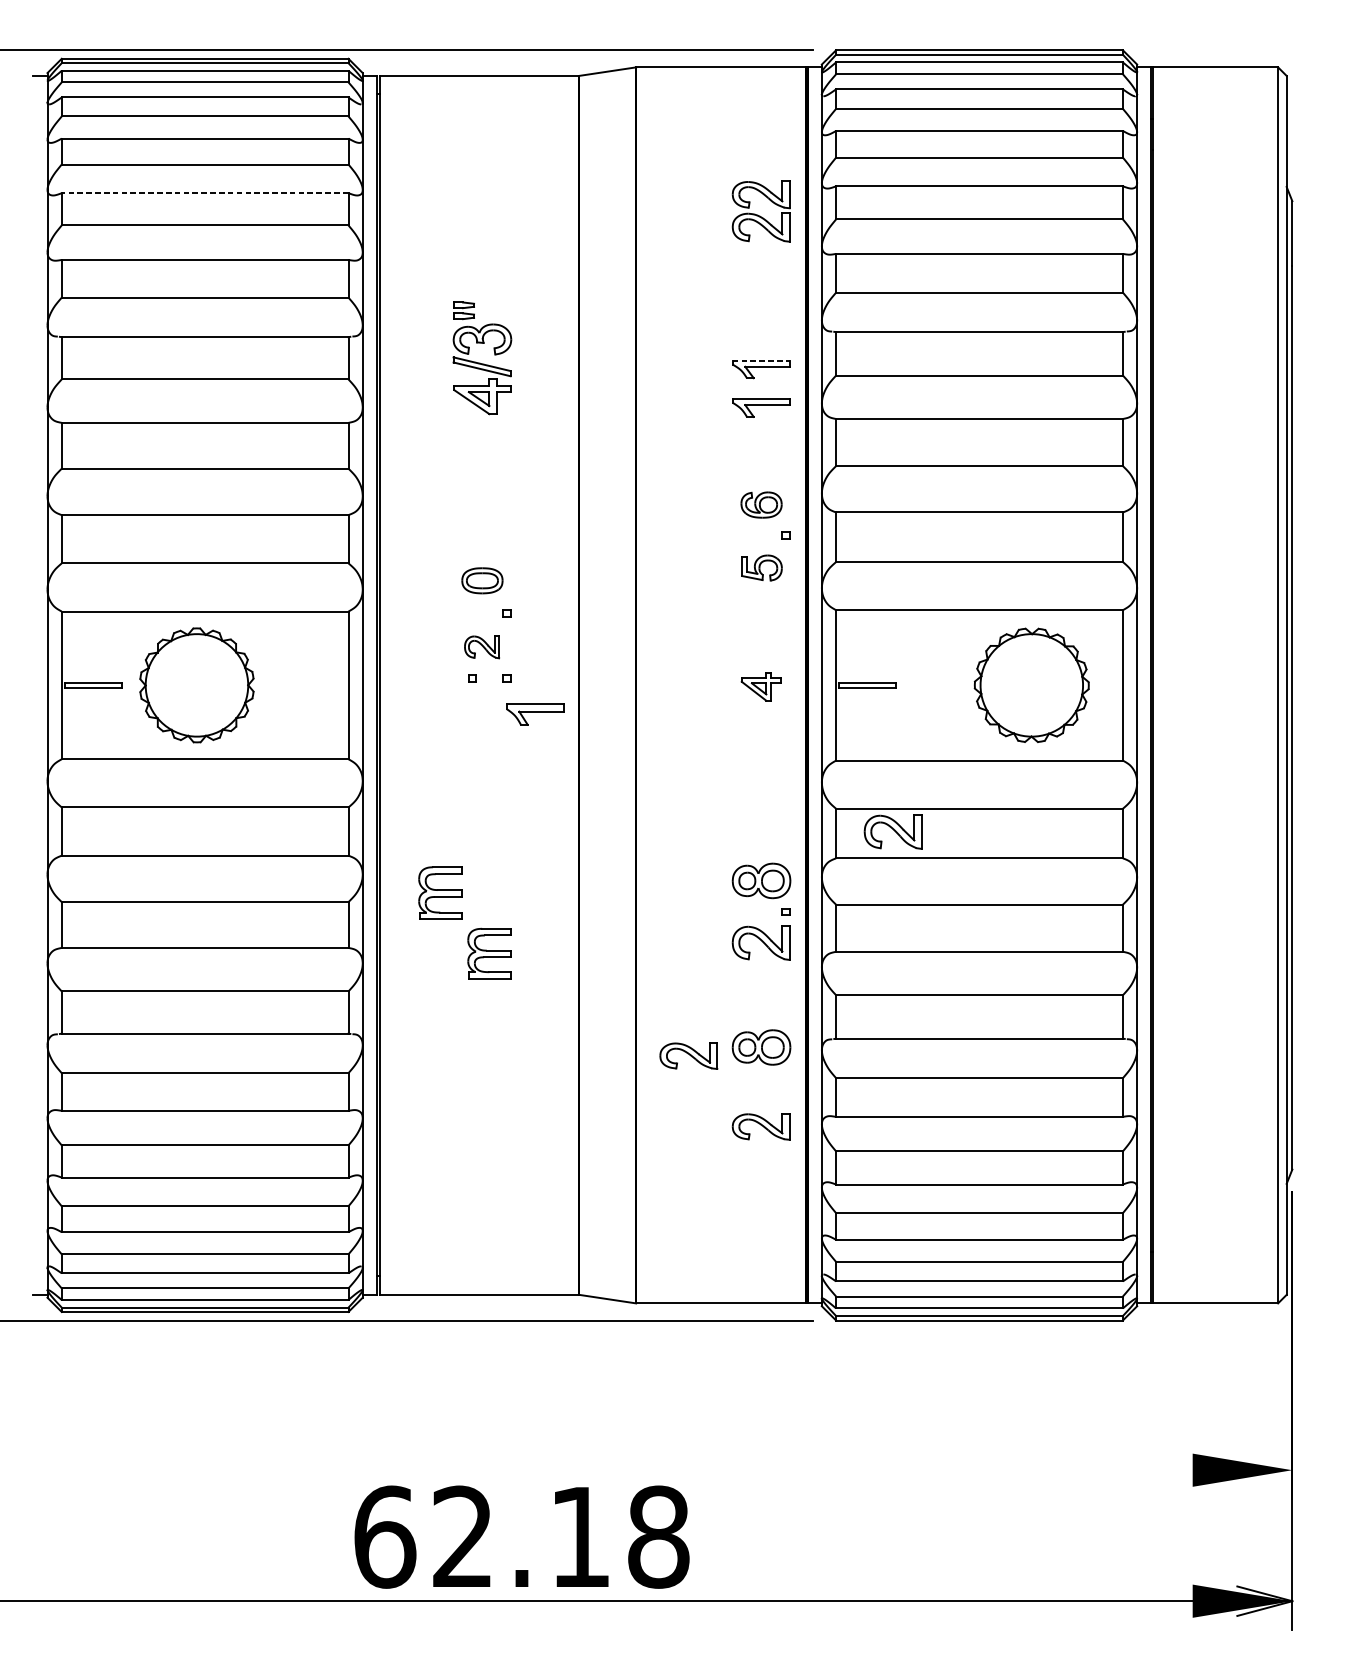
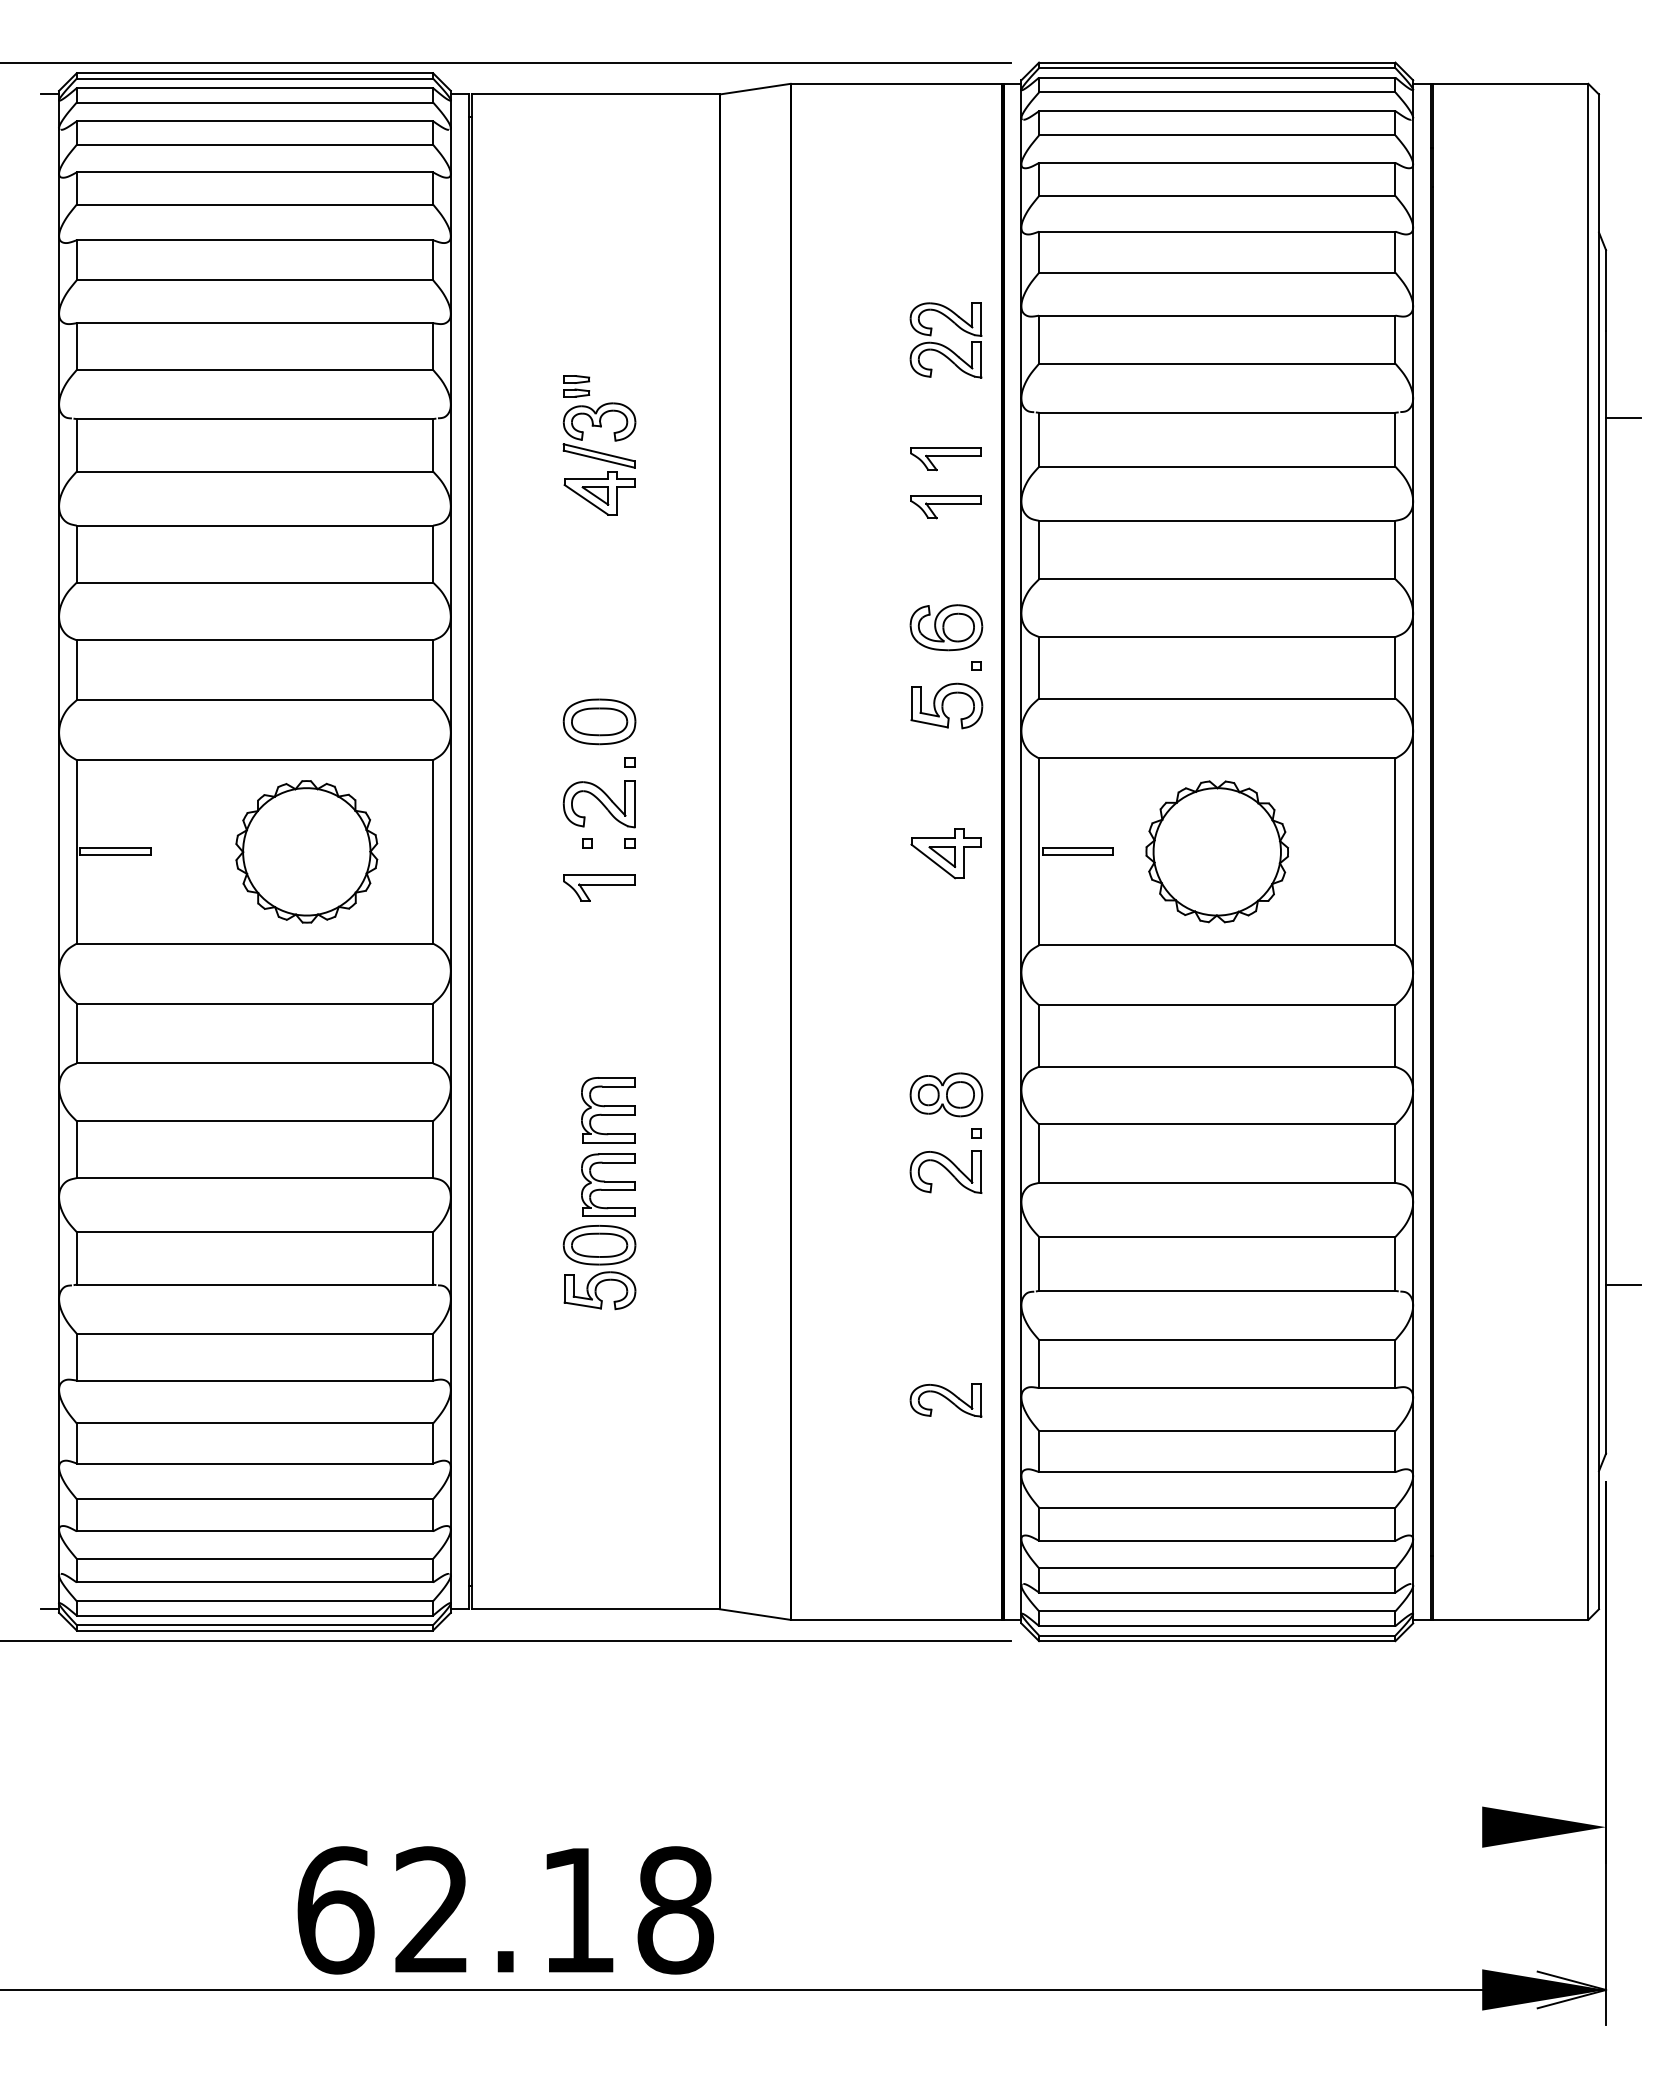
line: (204, 193) -> (254, 240), dashed -> solid
part: (760, 211) -> (945, 340), moved
line: (1306, 336) -> (1623, 418), added
line: (761, 360) -> (946, 448), dashed -> solid
part: (761, 504) -> (946, 627), size x1.43
part: (761, 567) -> (946, 705), size x1.43
part: (482, 580) -> (599, 721), size x1.43
part: (481, 647) -> (598, 804), size x1.67
part: (196, 685) -> (306, 851), moved
part: (1031, 685) -> (1216, 851), moved
part: (760, 686) -> (945, 853), size x1.43
part: (535, 714) -> (599, 887), moved
part: (892, 831) -> (1109, 1033), removed
part: (440, 893) -> (608, 1110), moved
part: (482, 1019) -> (599, 1267), added
line: (1306, 1034) -> (1623, 1285), added
part: (761, 1047) -> (946, 1301), removed
part: (688, 1056) -> (855, 1312), removed
text: (521, 1537) -> (505, 1910), moved

